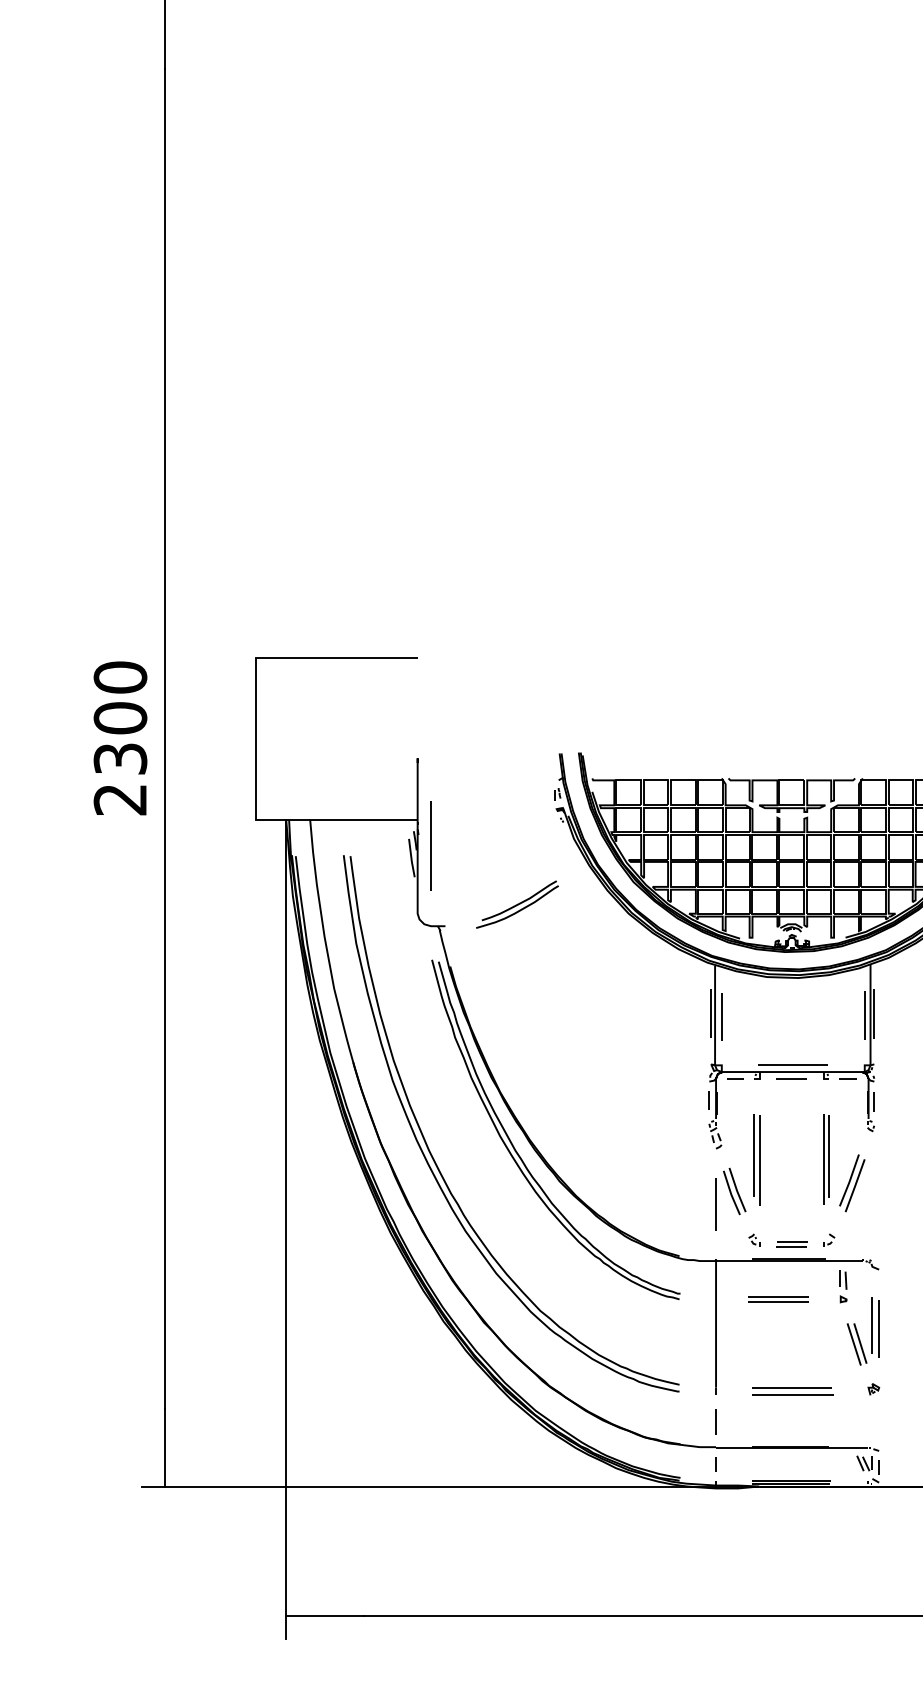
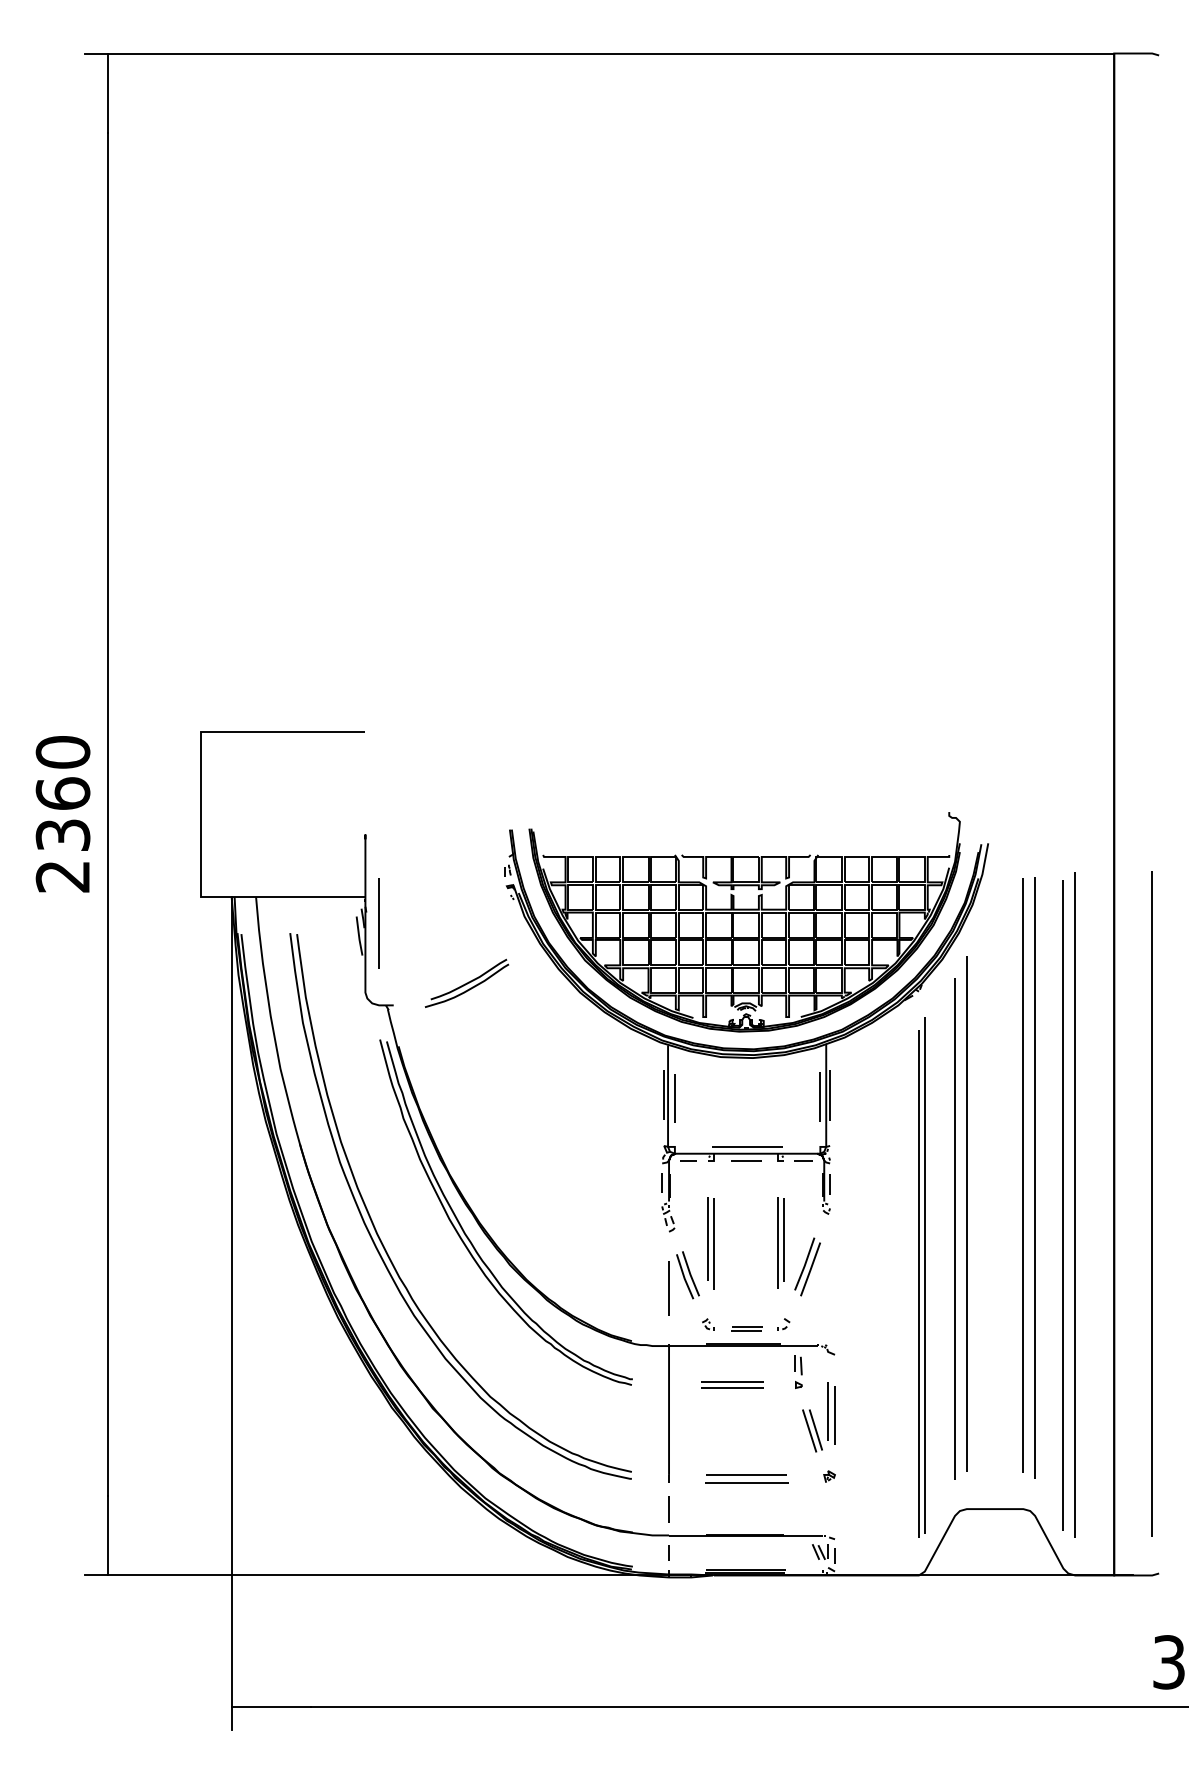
text: (119, 717) -> (62, 793), 2300 -> 2360

